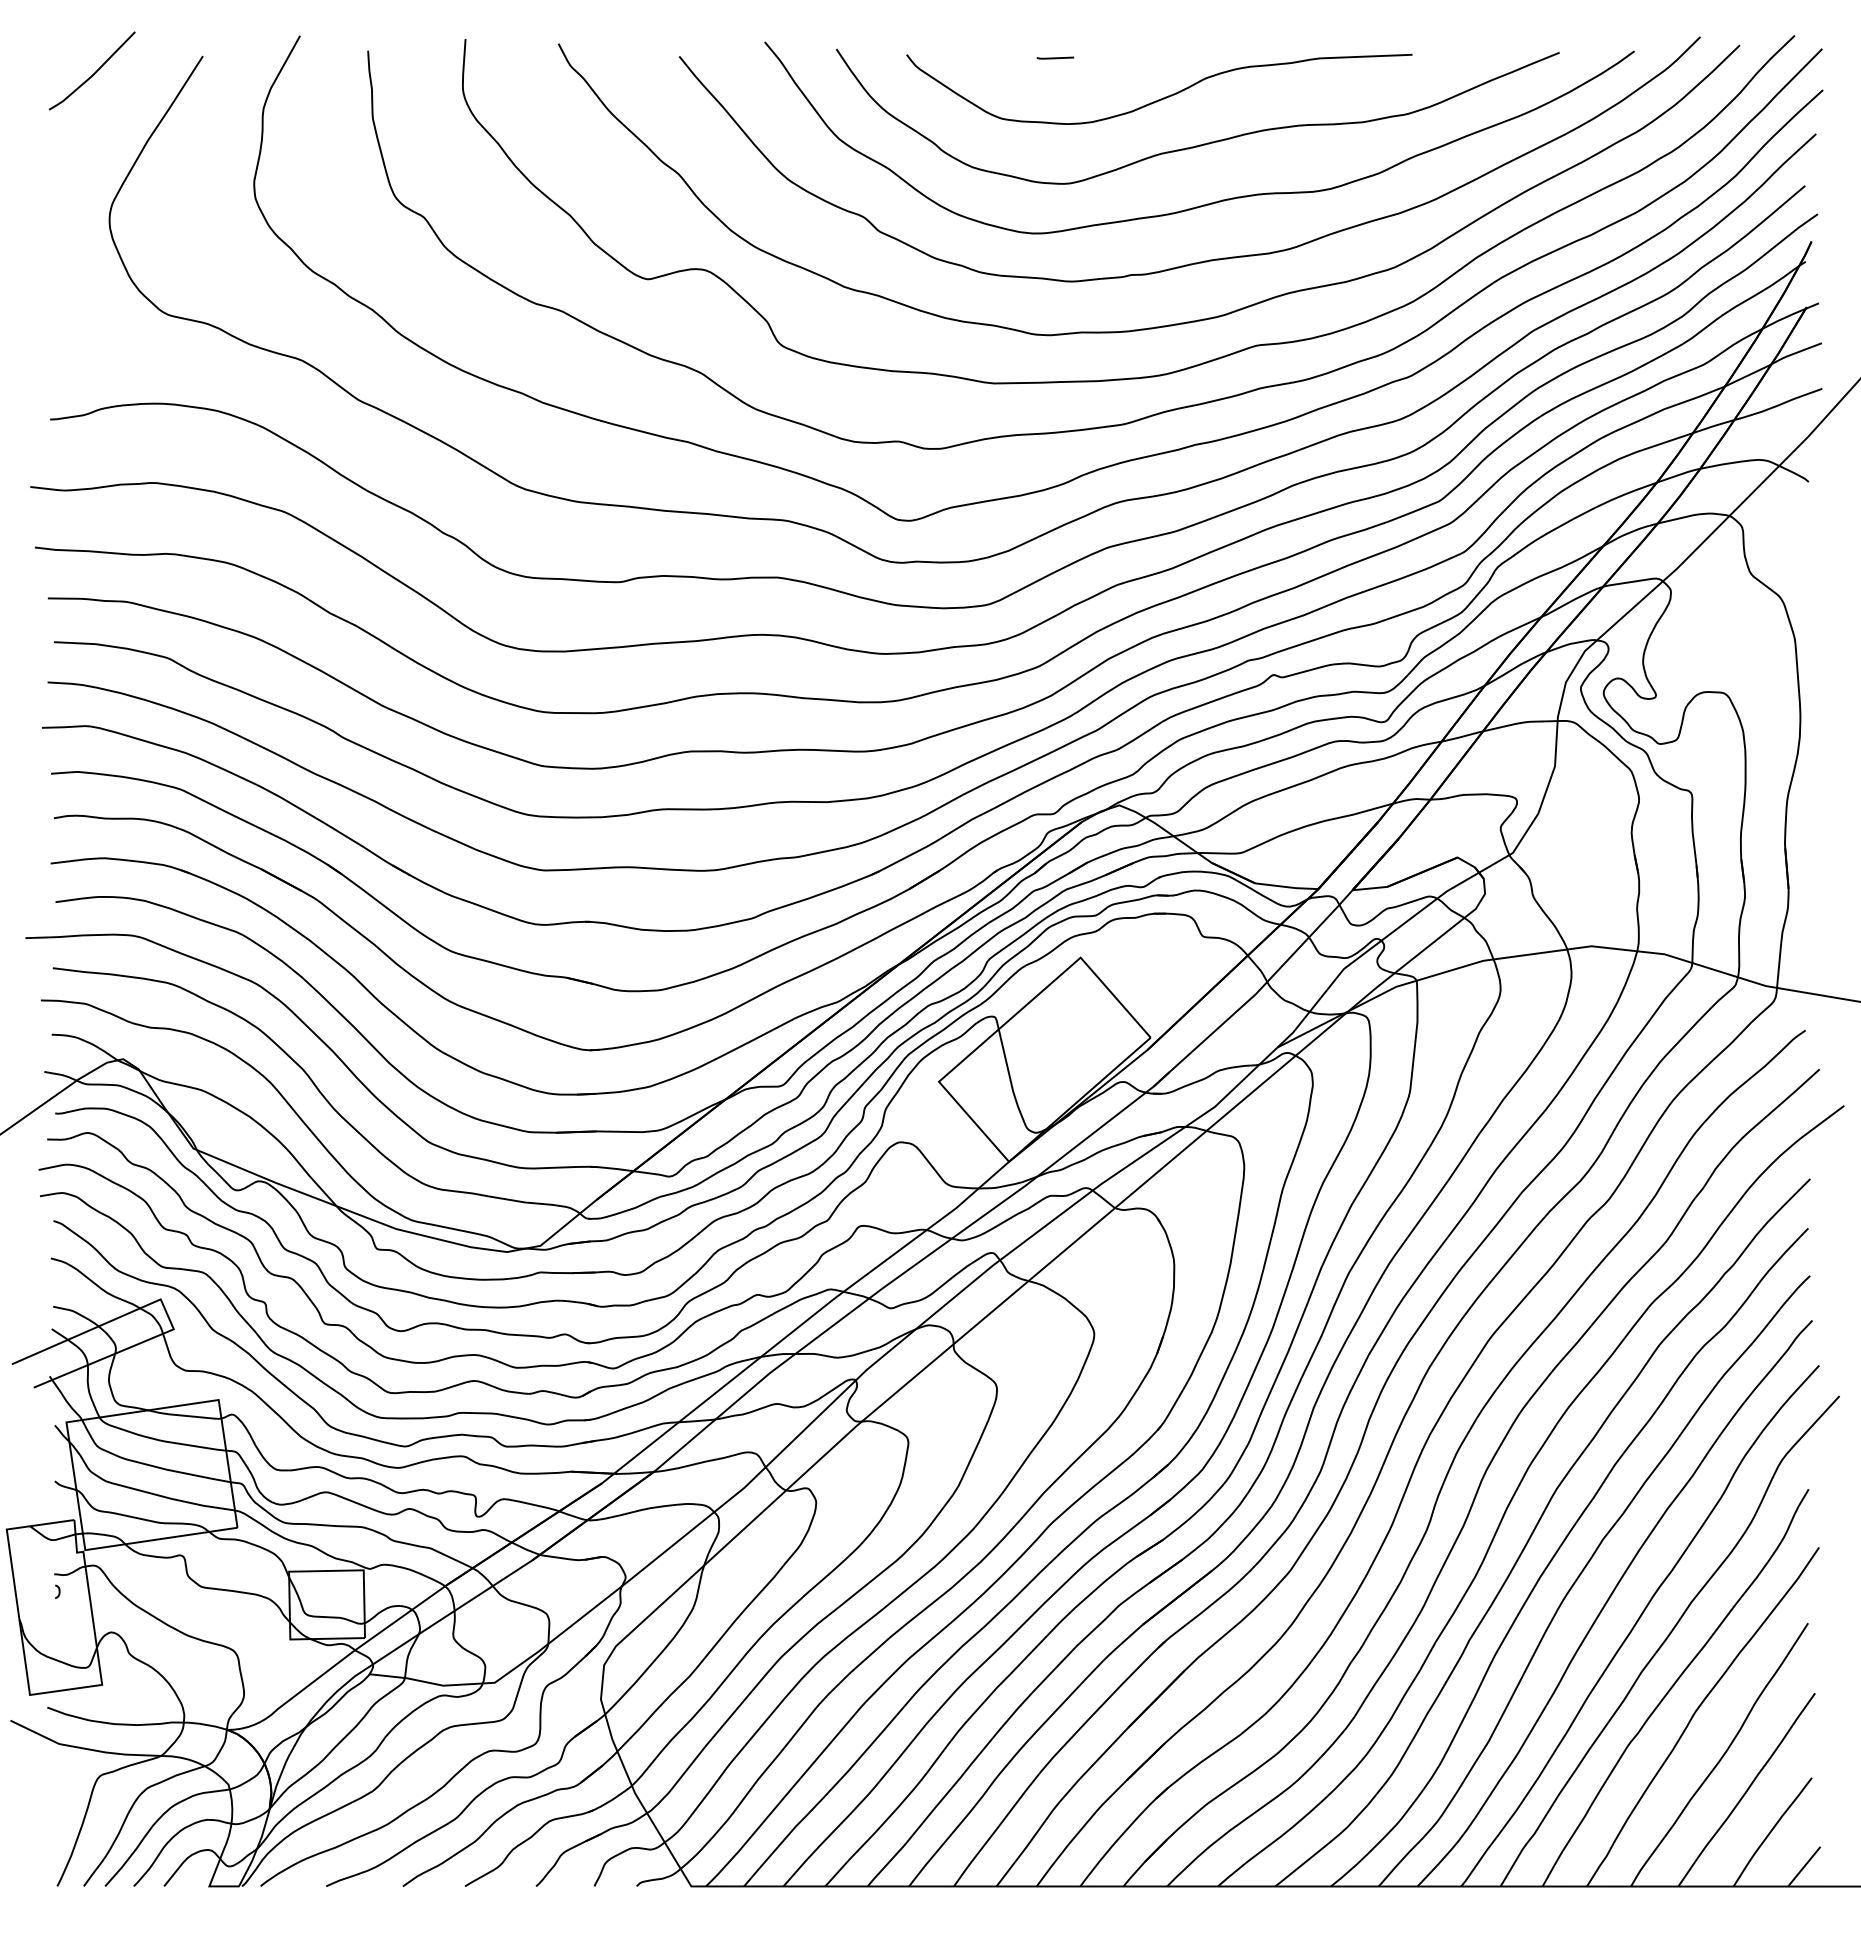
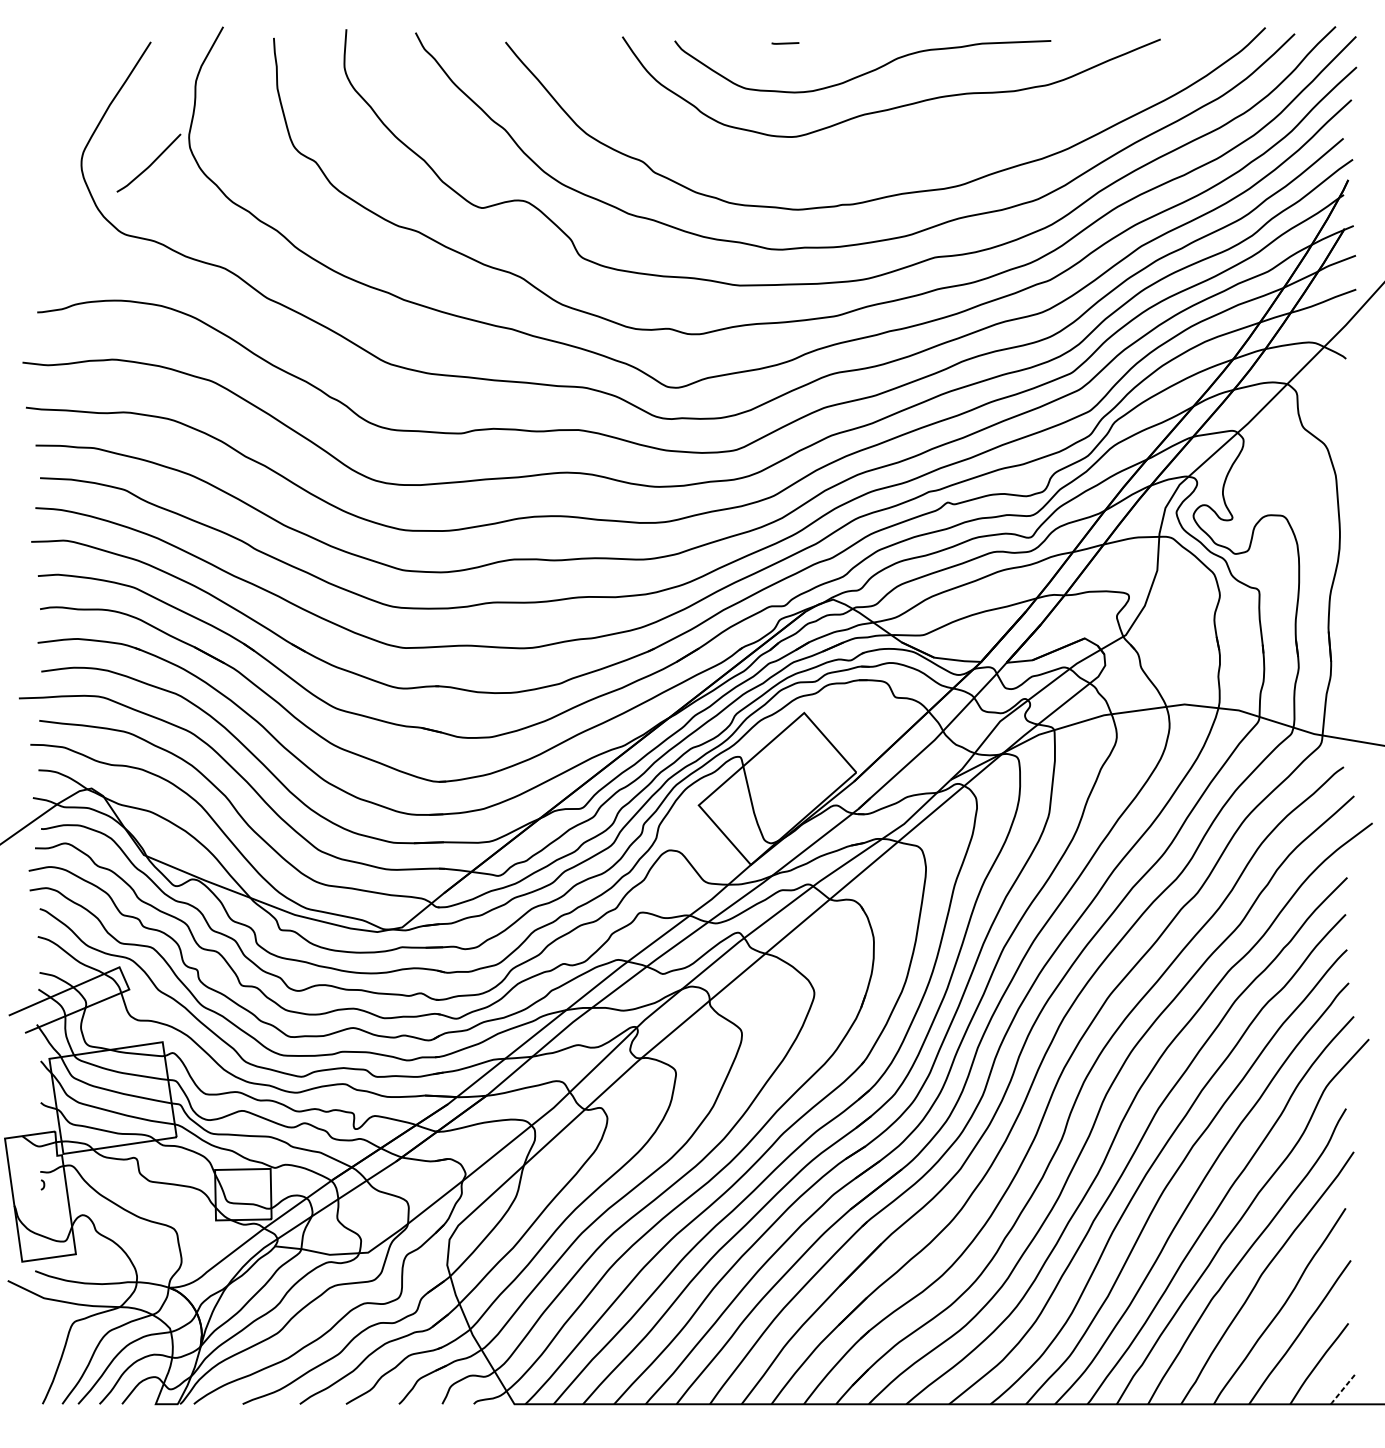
curve: (94, 72) -> (150, 164), moved
curve: (1214, 201) -> (903, 150), removed
line: (1804, 1866) -> (1343, 1389), solid -> dashed

